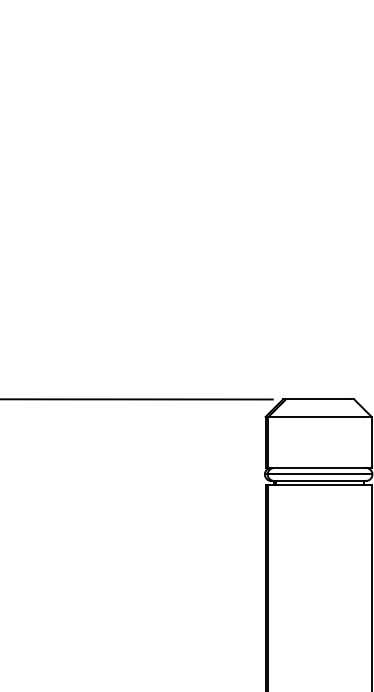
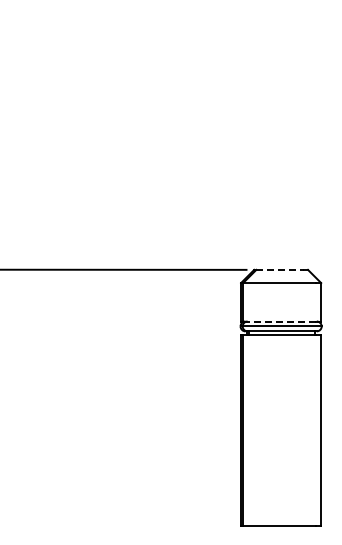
line: (317, 398) -> (280, 269), solid -> dashed
line: (316, 467) -> (279, 321), solid -> dashed

